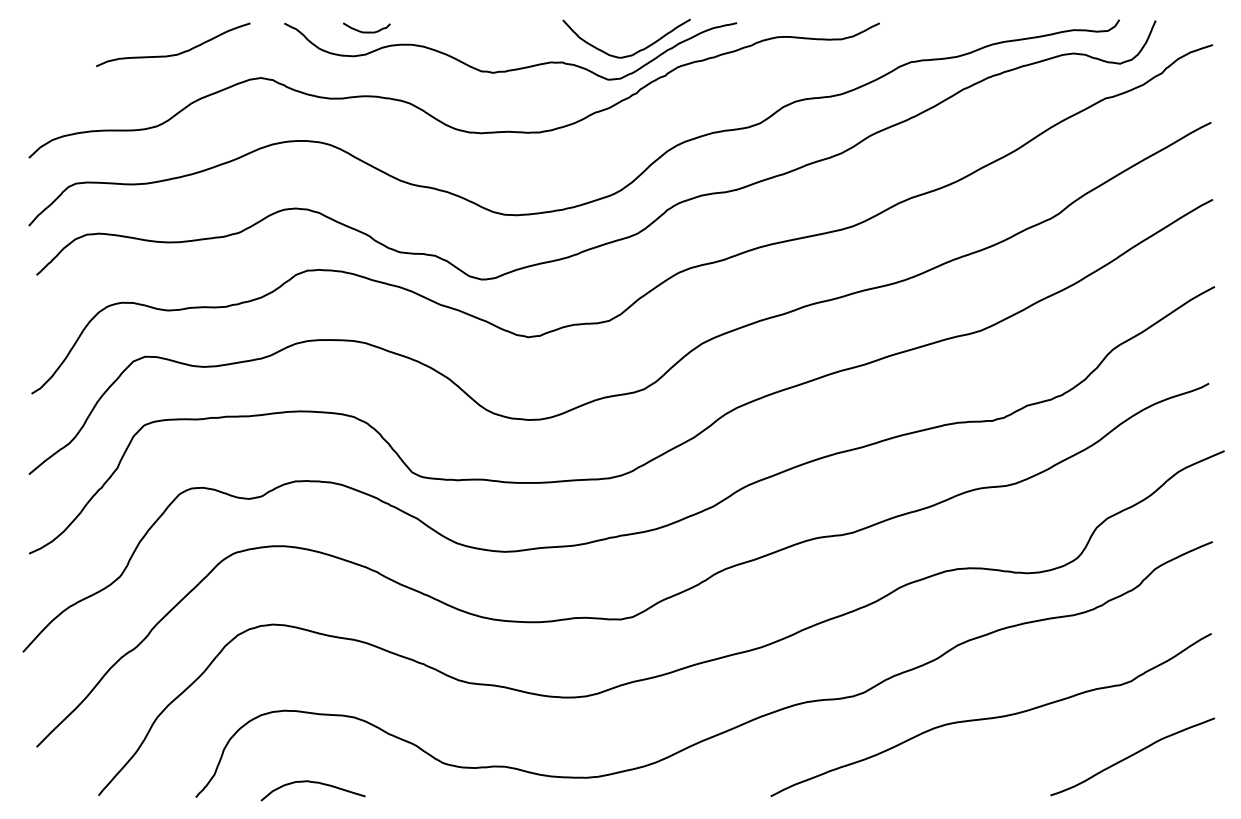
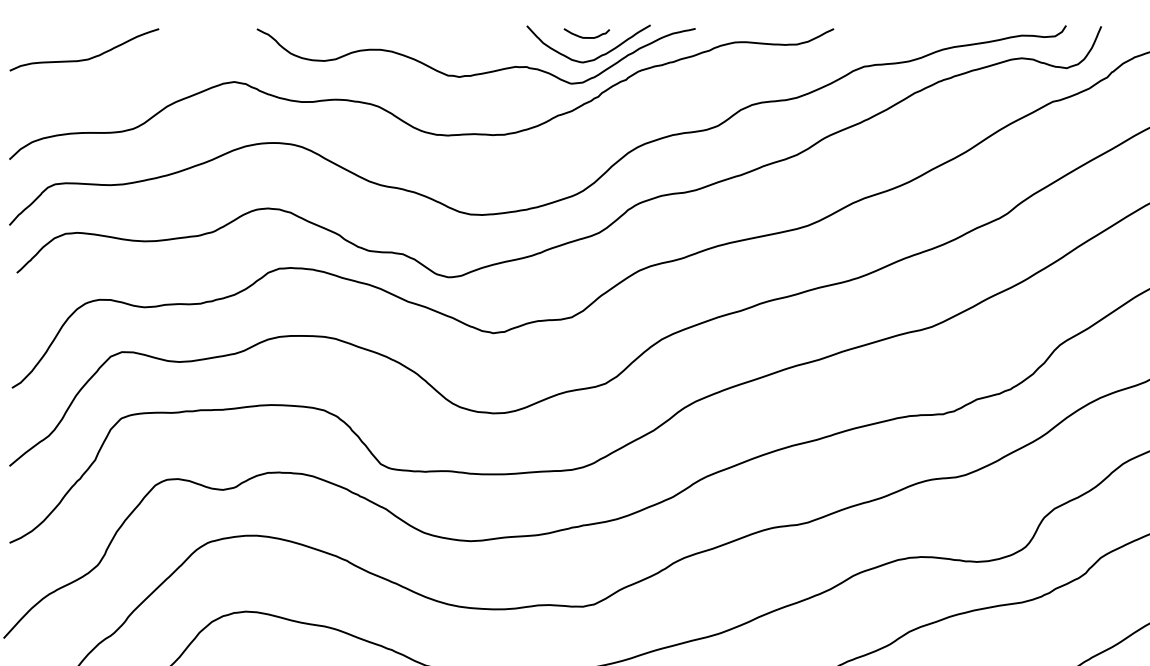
curve: (366, 31) -> (586, 36), moved
curve: (177, 53) -> (88, 58), moved

